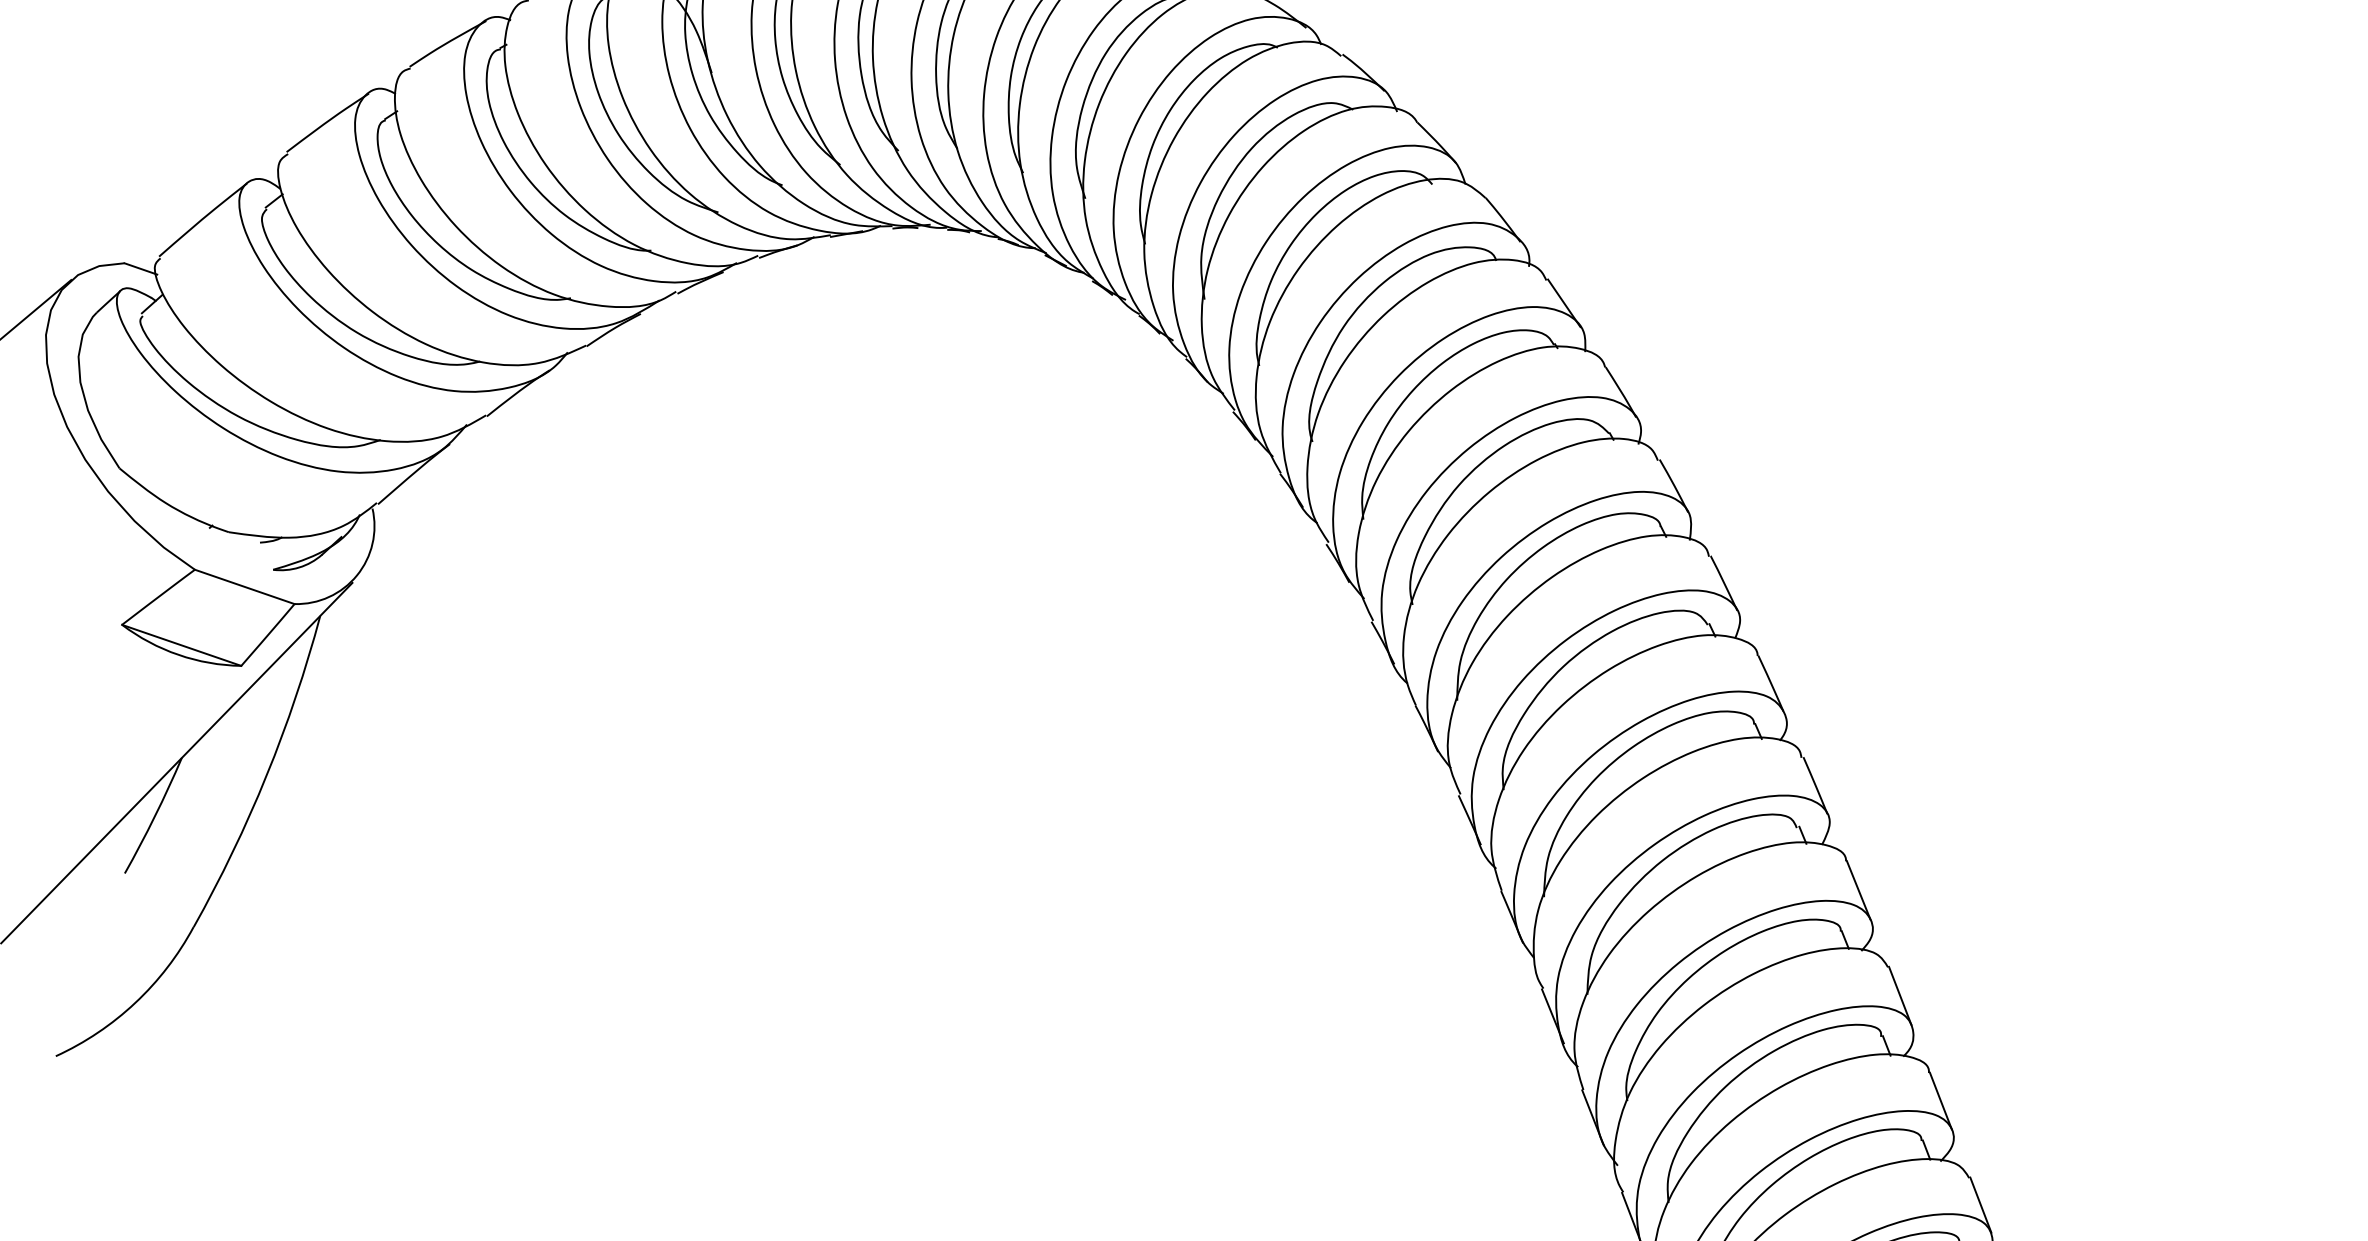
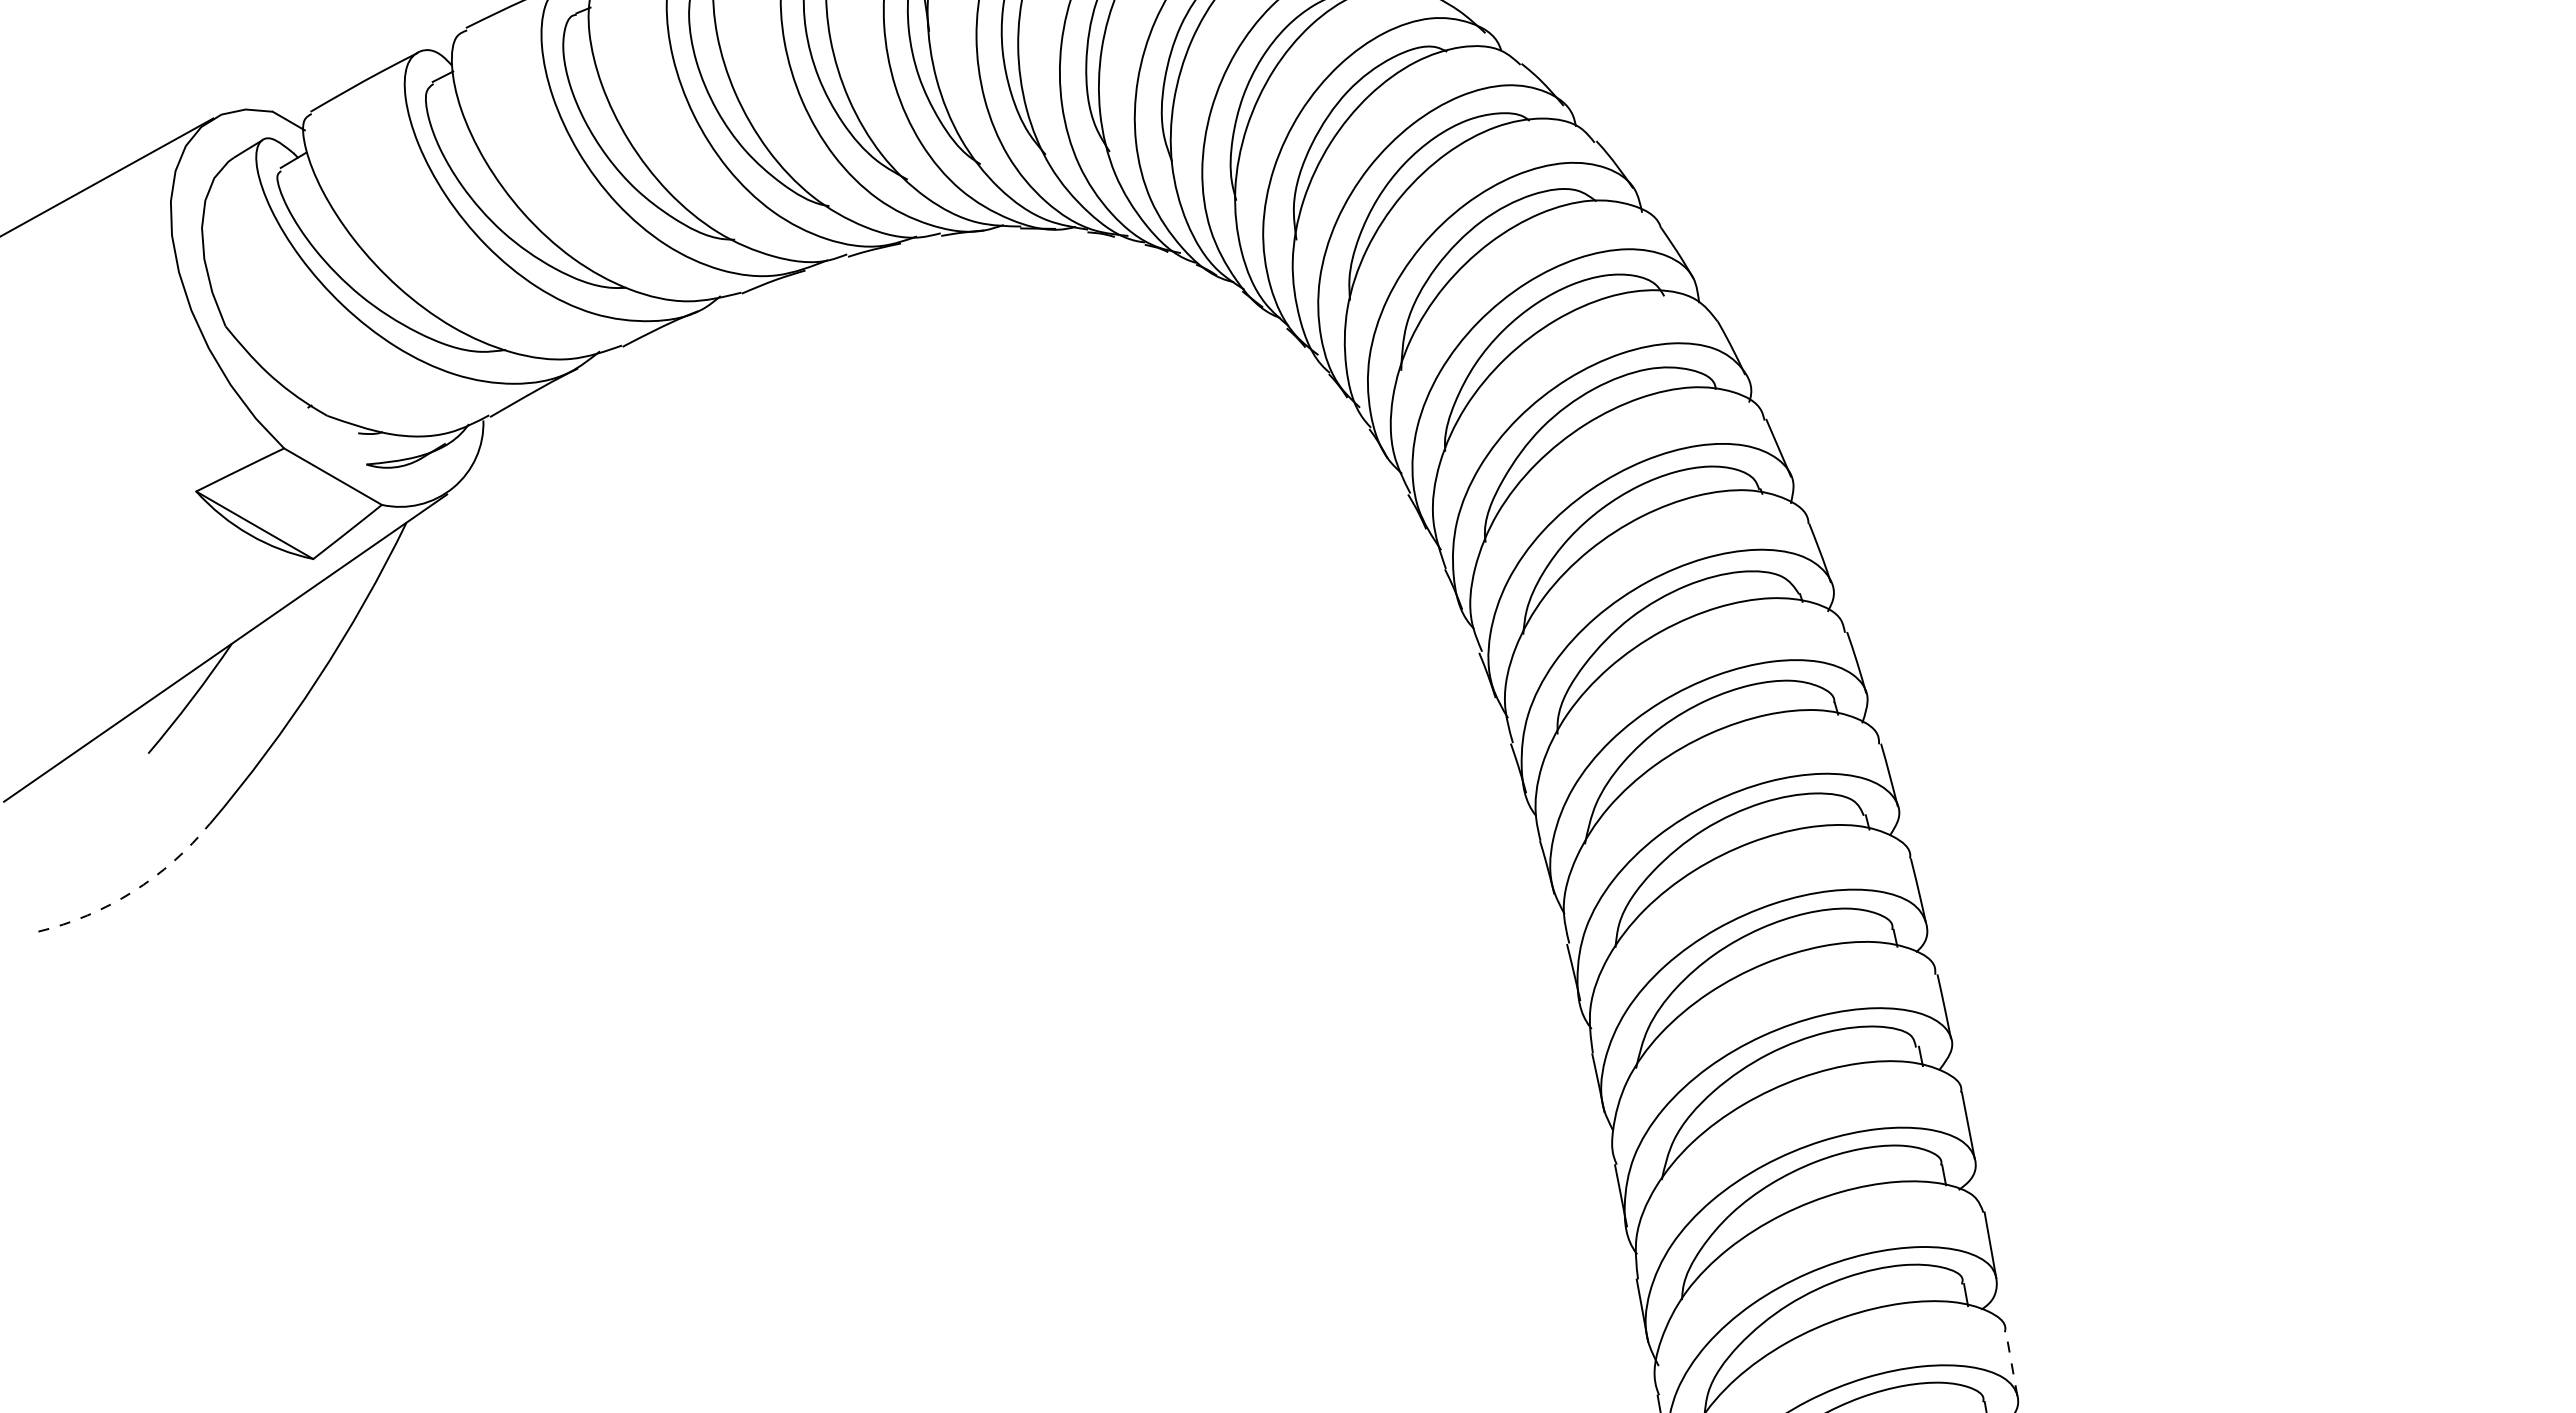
arc: (134, 1002) -> (132, 891), solid -> dashed
line: (1940, 1101) -> (2011, 1364), solid -> dashed

